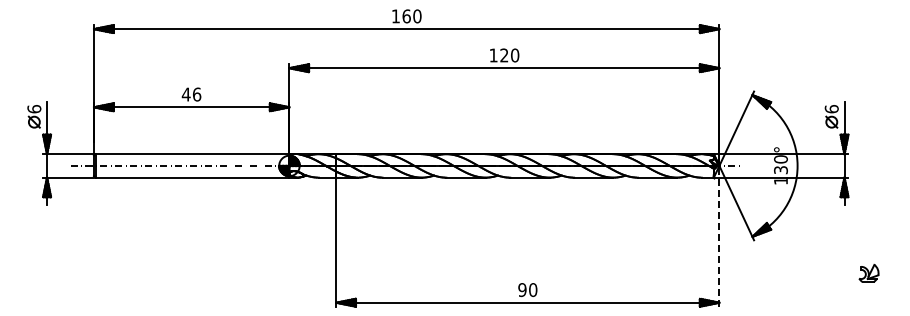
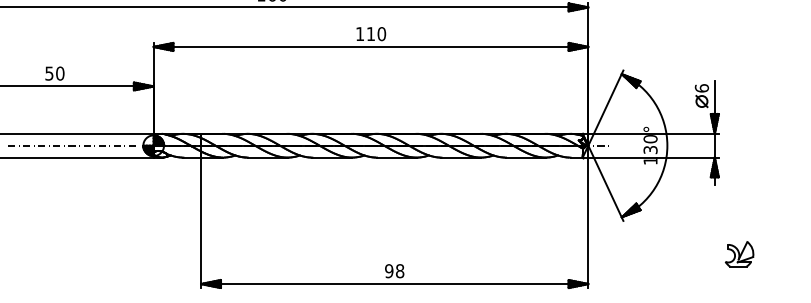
text: (504, 55) -> (371, 34), 120 -> 110
text: (191, 94) -> (54, 73), 46 -> 50
line: (719, 235) -> (588, 216), dashed -> solid
part: (868, 273) -> (739, 254), size x1.43
text: (533, 289) -> (400, 270), 90 -> 98

